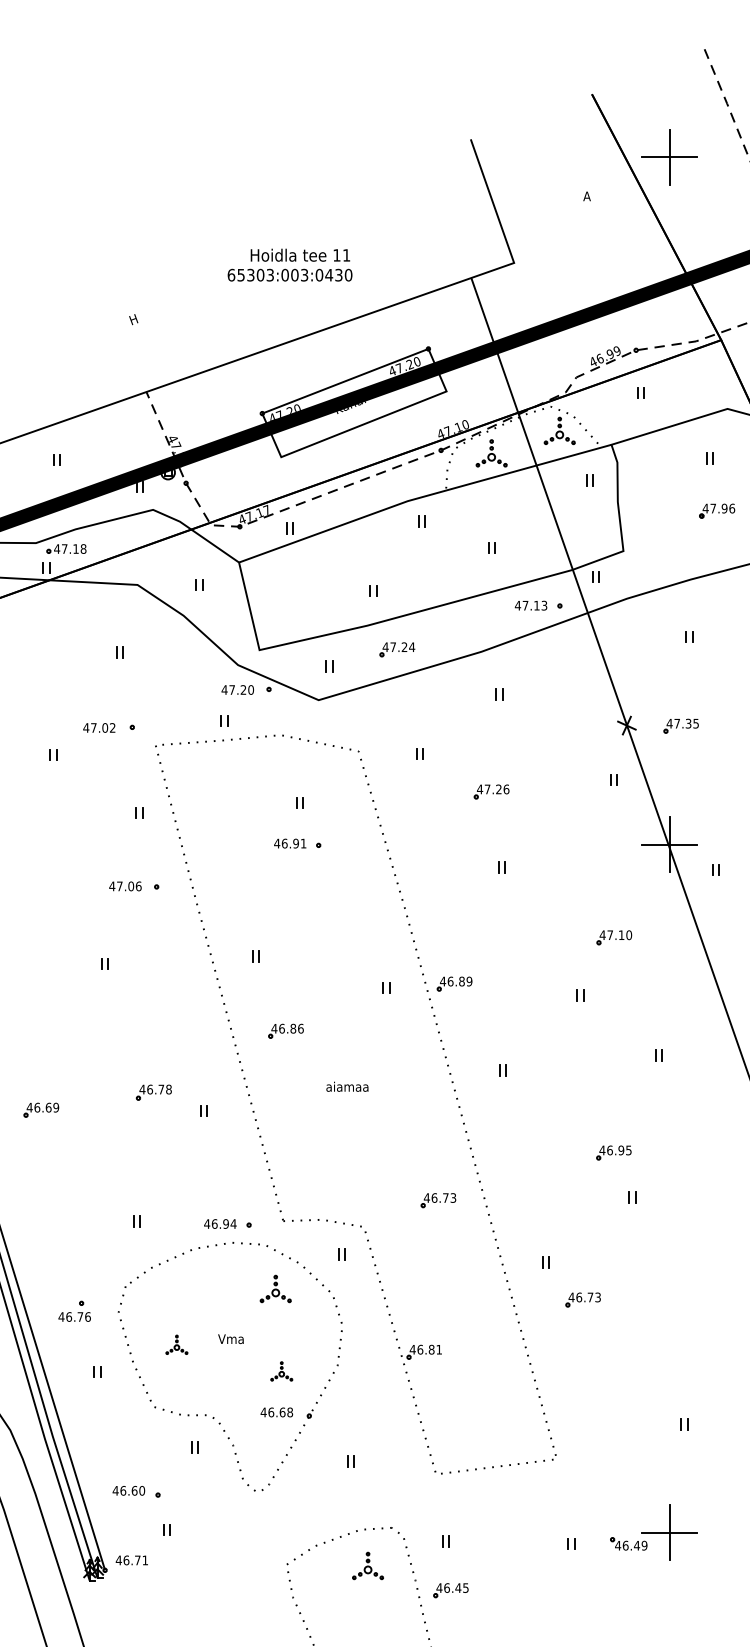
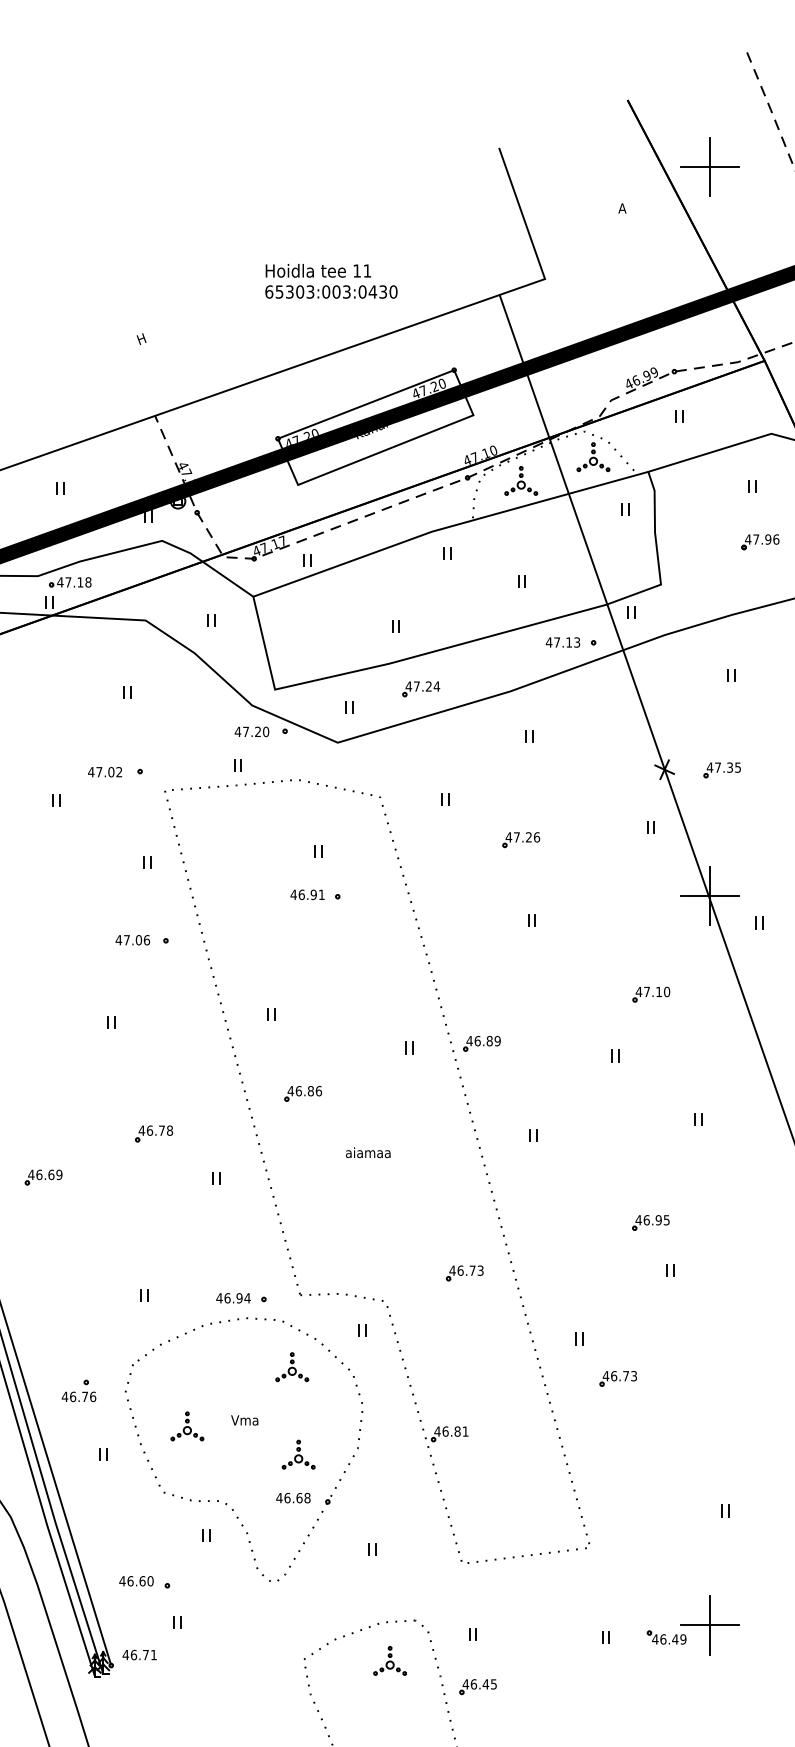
text: (290, 274) -> (331, 291), moved
part: (154, 1092) -> (154, 1133), moved
part: (176, 1344) -> (187, 1426), size x1.43
part: (281, 1371) -> (298, 1454), size x1.43

